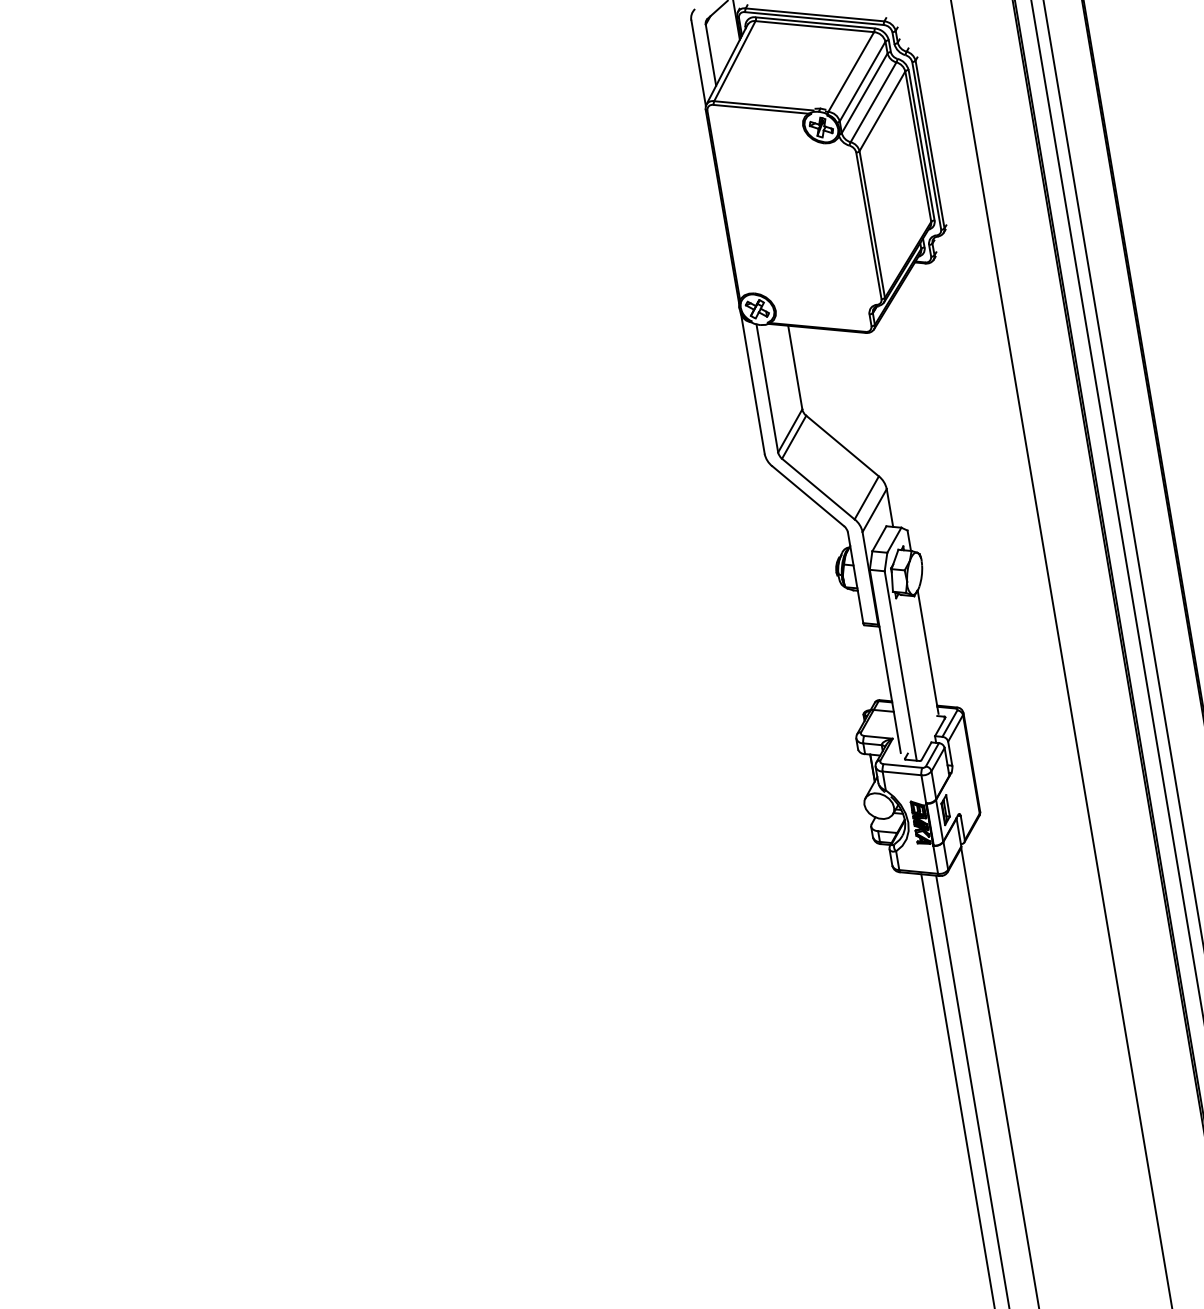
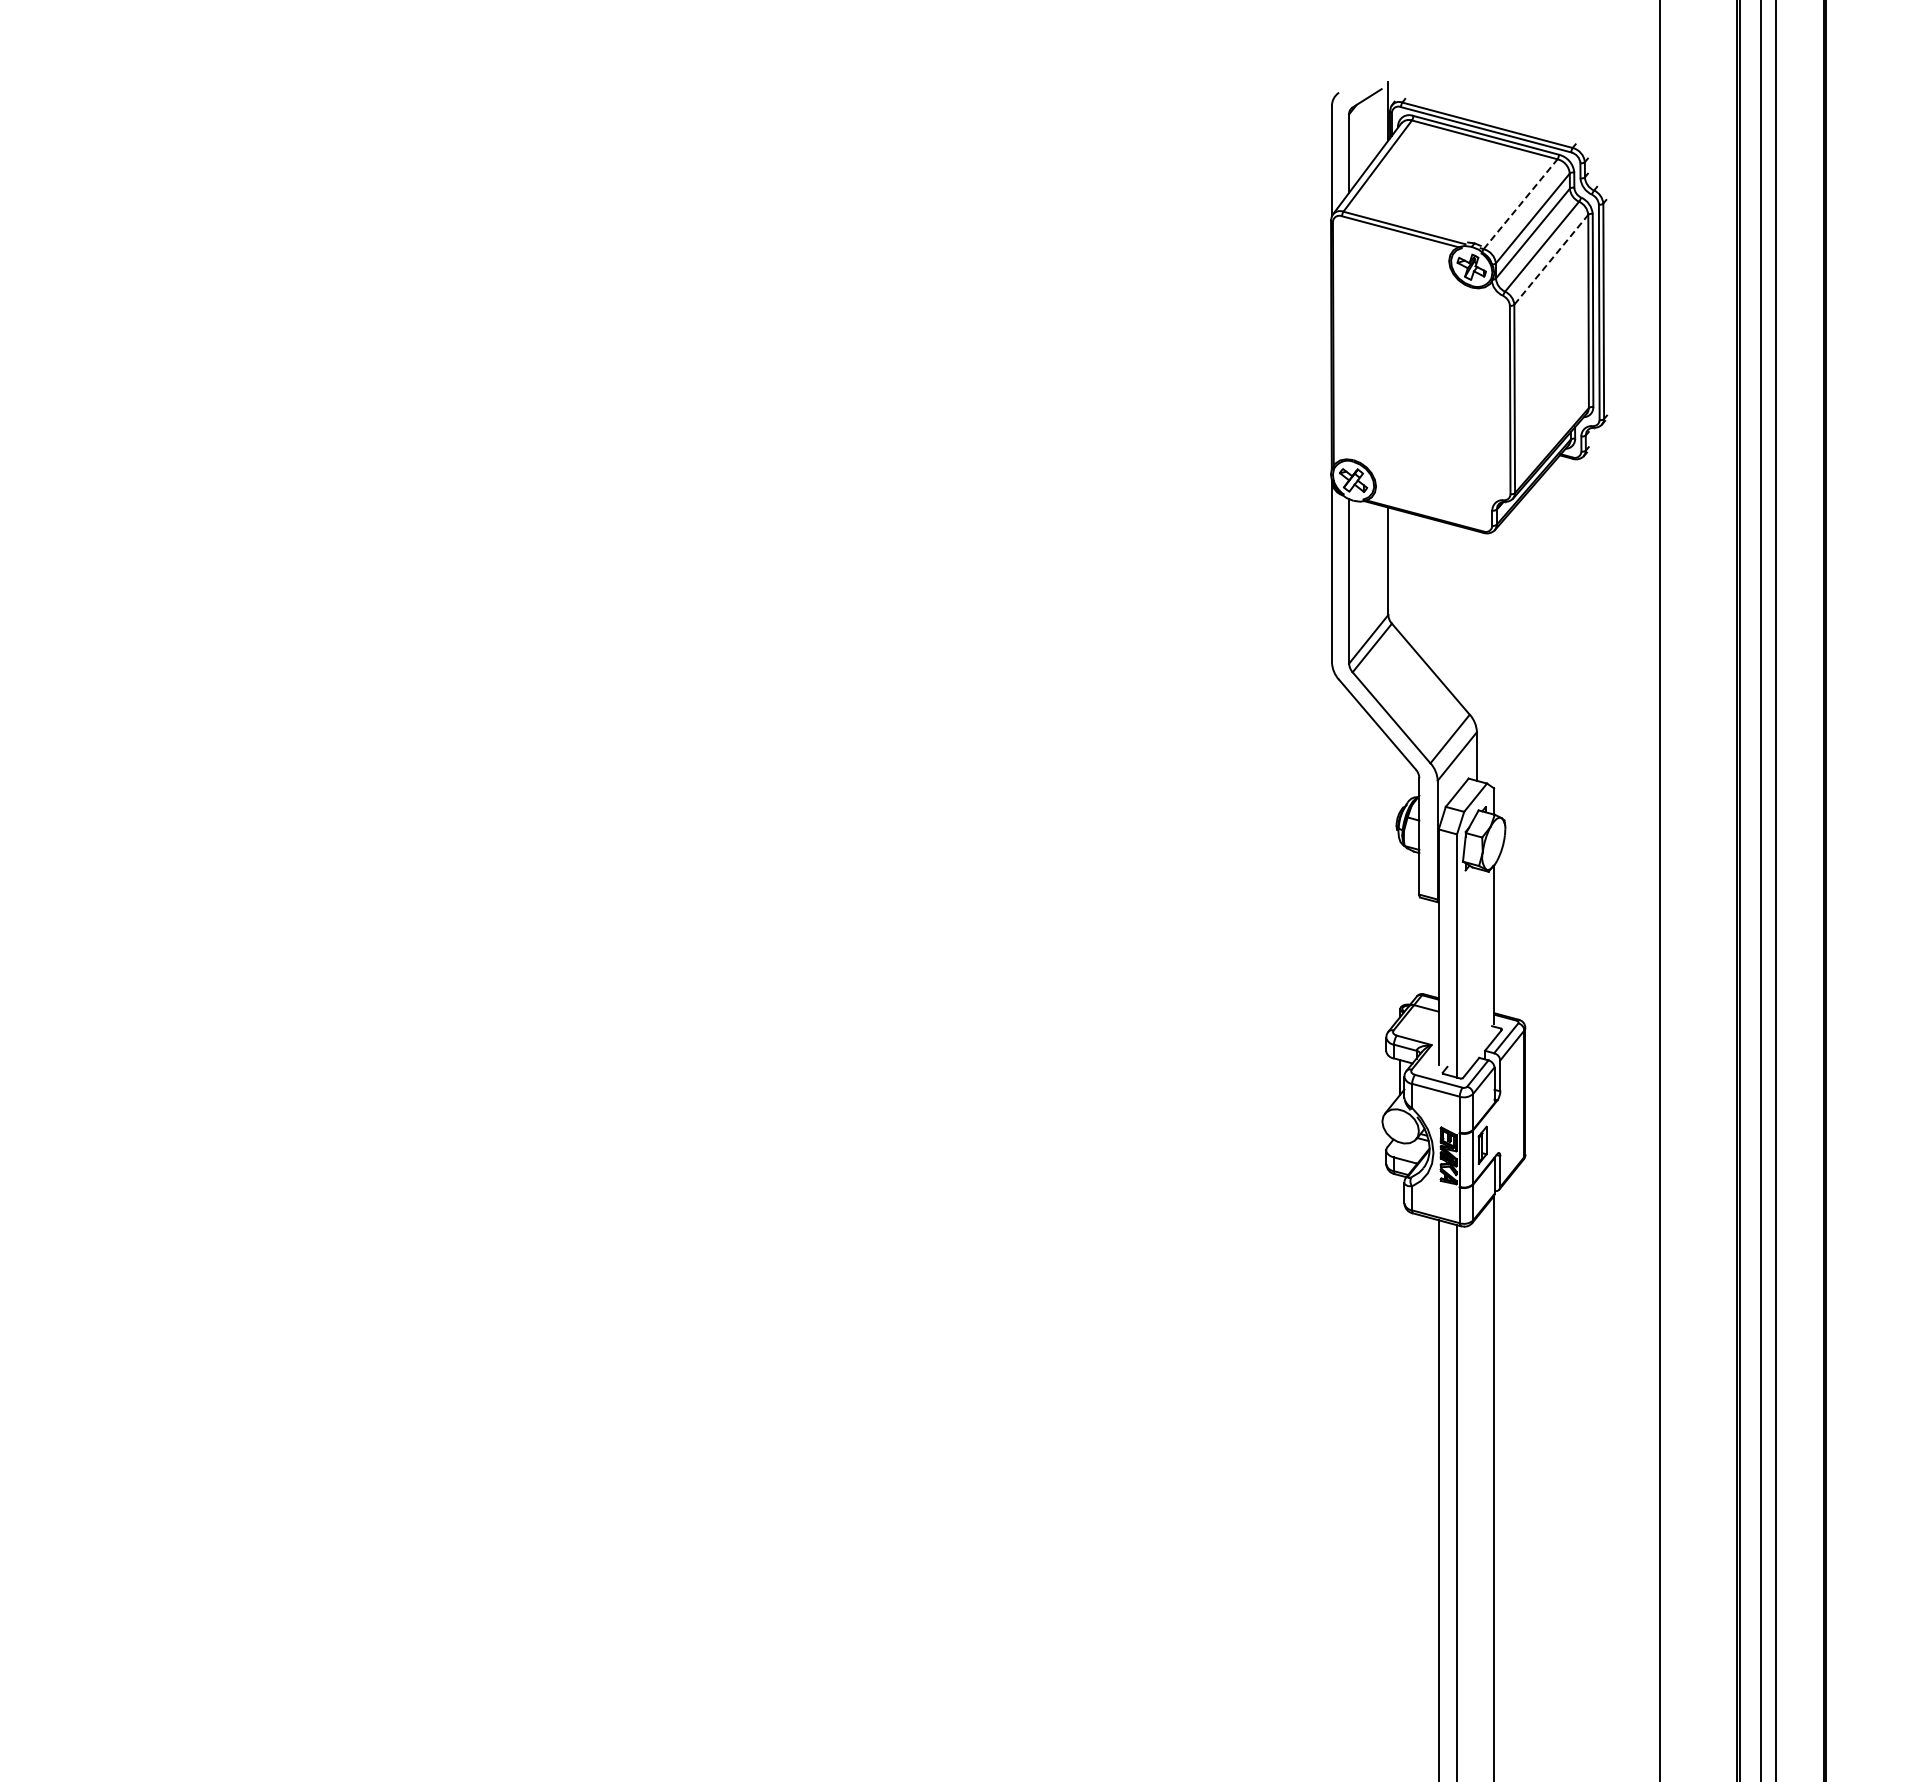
line: (851, 71) -> (1520, 203), solid -> dashed
line: (882, 111) -> (1551, 259), solid -> dashed

